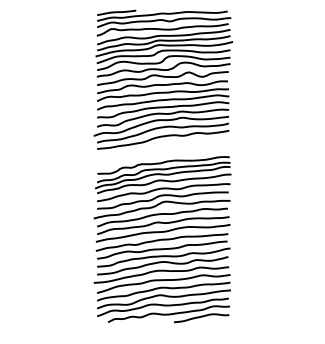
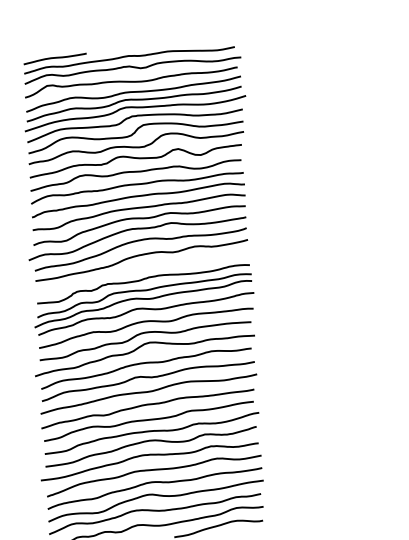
part: (162, 79) -> (135, 162), moved

